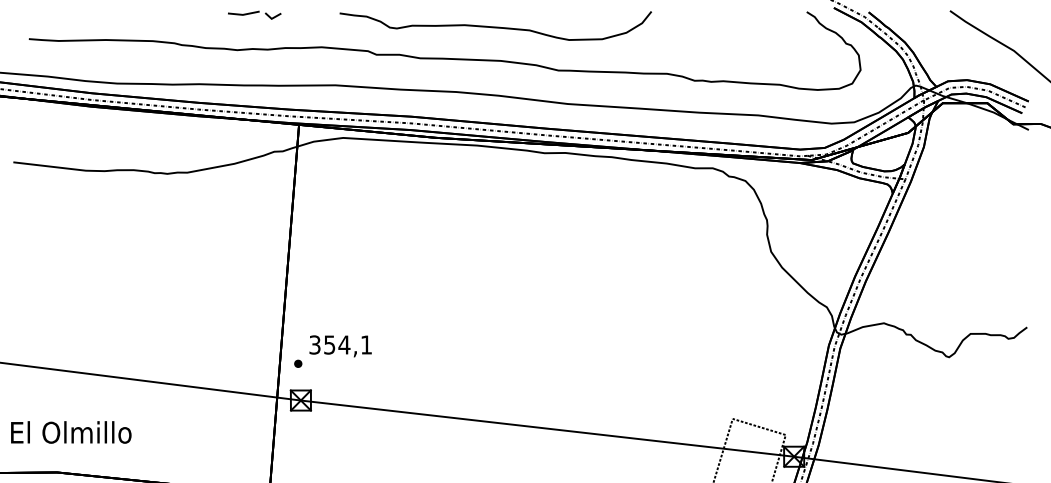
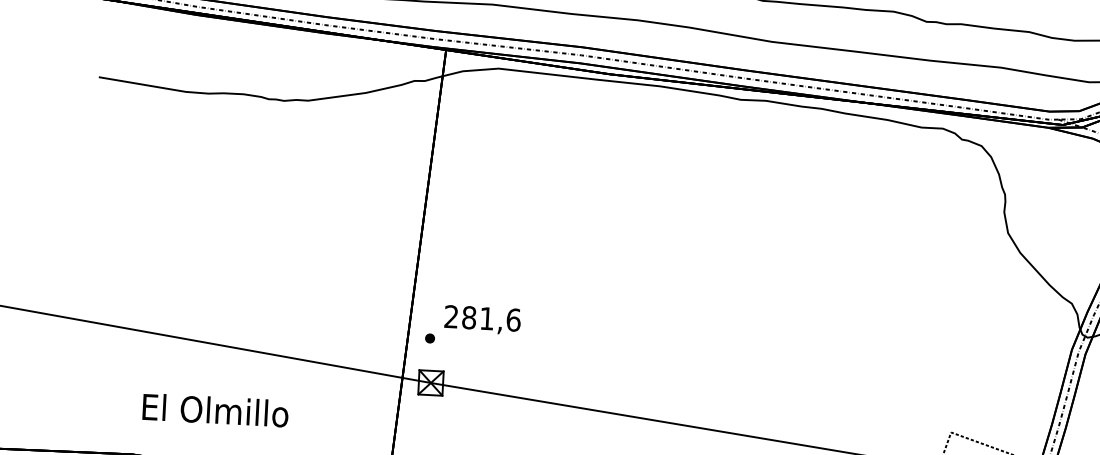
text: (340, 344) -> (482, 317), 354,1 -> 281,6
text: (71, 432) -> (215, 410), moved

